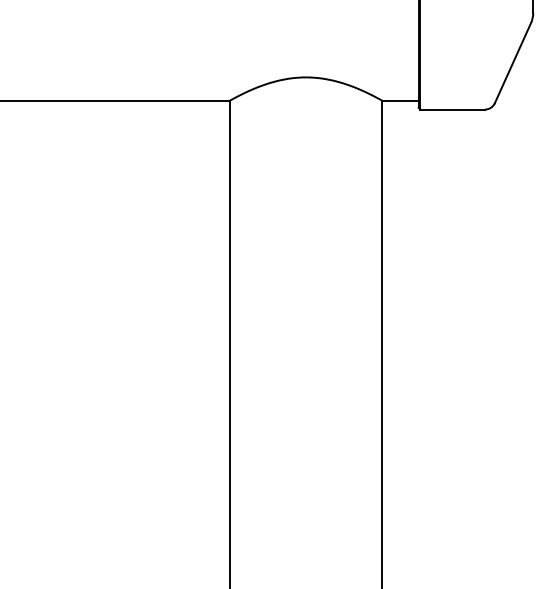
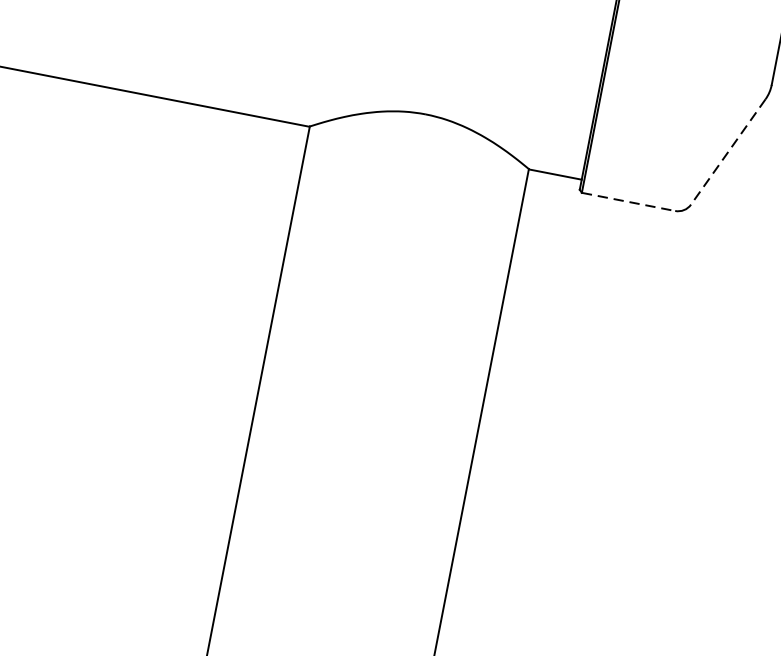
line: (512, 63) -> (727, 152), solid -> dashed
line: (453, 109) -> (629, 202), solid -> dashed

